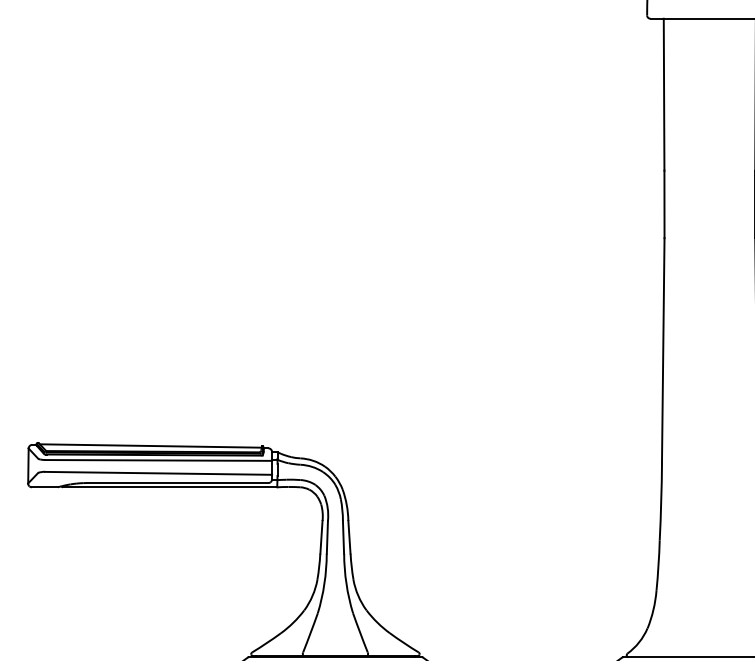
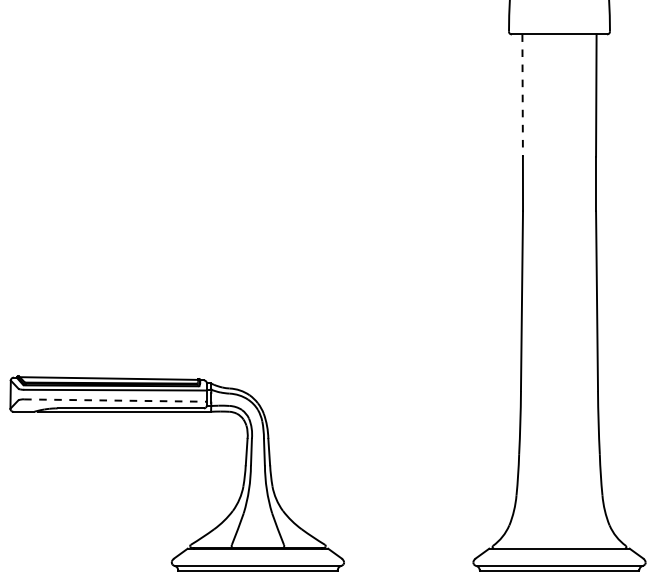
line: (663, 95) -> (522, 96), solid -> dashed
line: (159, 473) -> (116, 400), solid -> dashed

